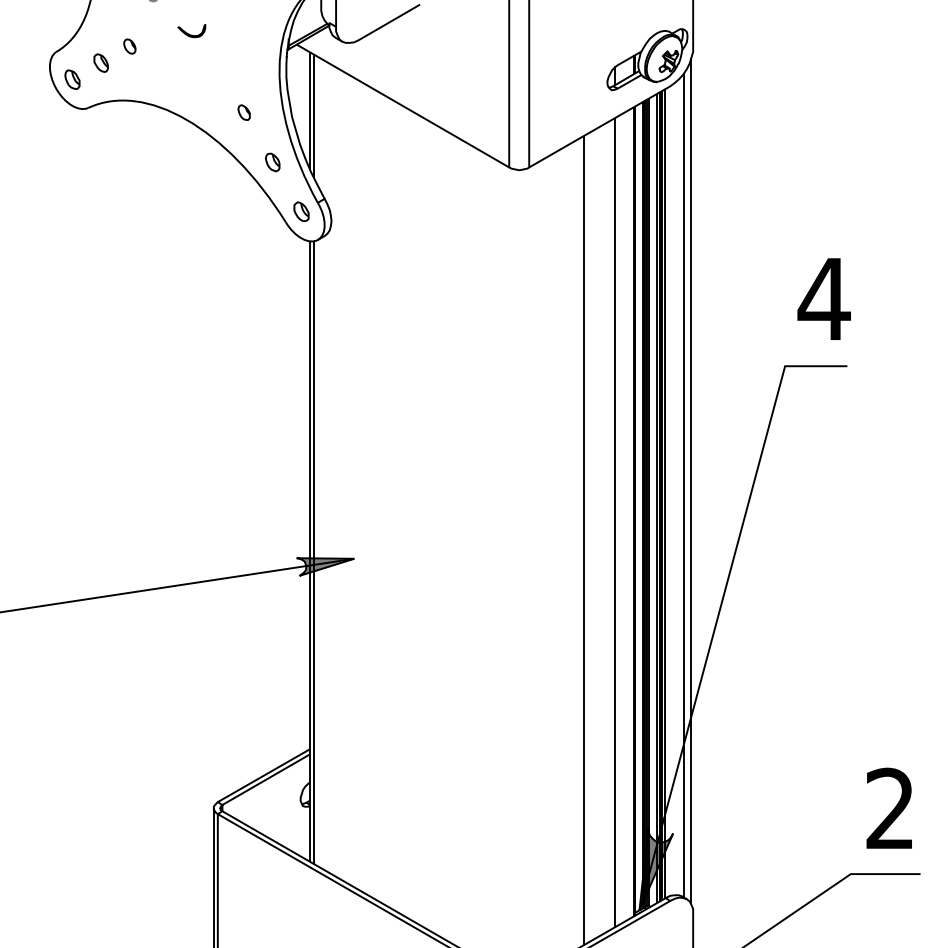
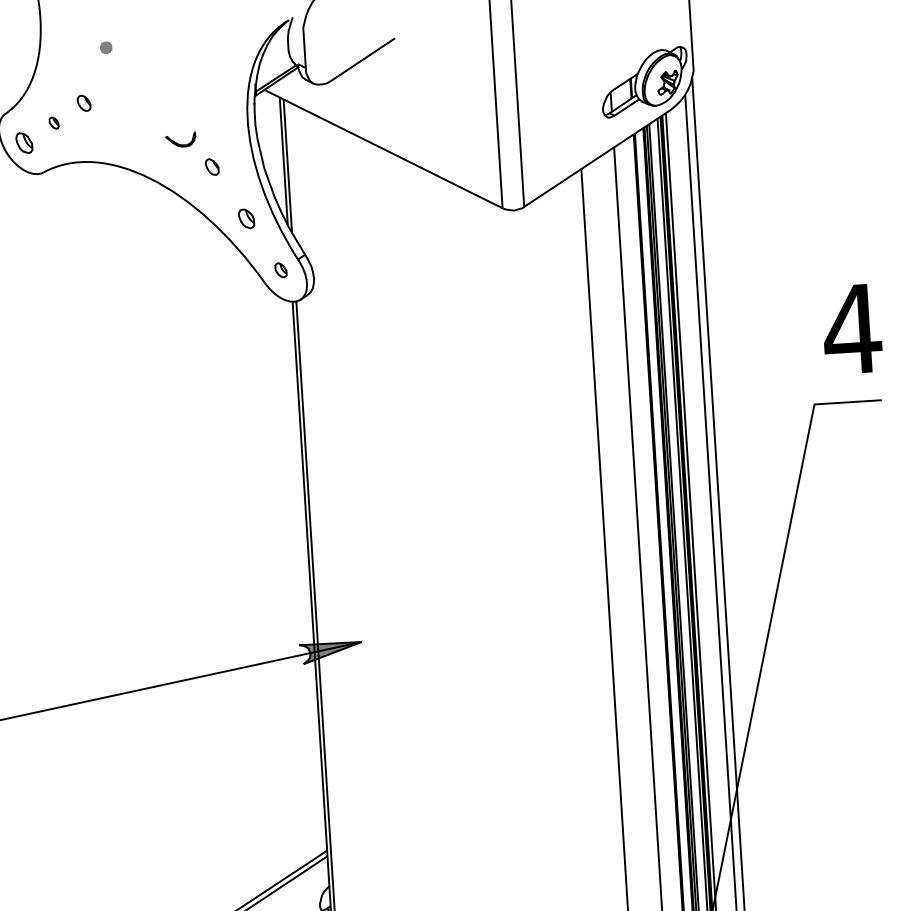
part: (191, 31) -> (180, 140), moved
part: (100, 62) -> (53, 122), size x0.6
part: (301, 211) -> (280, 270), size x0.7

